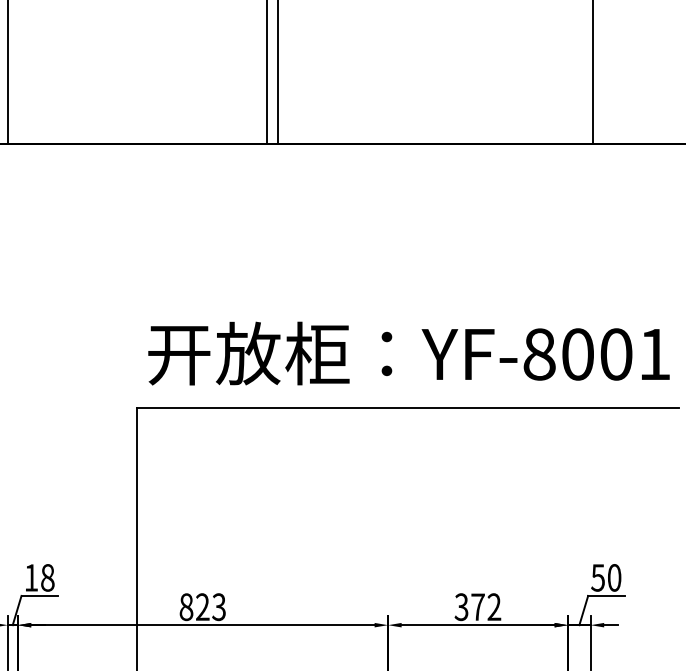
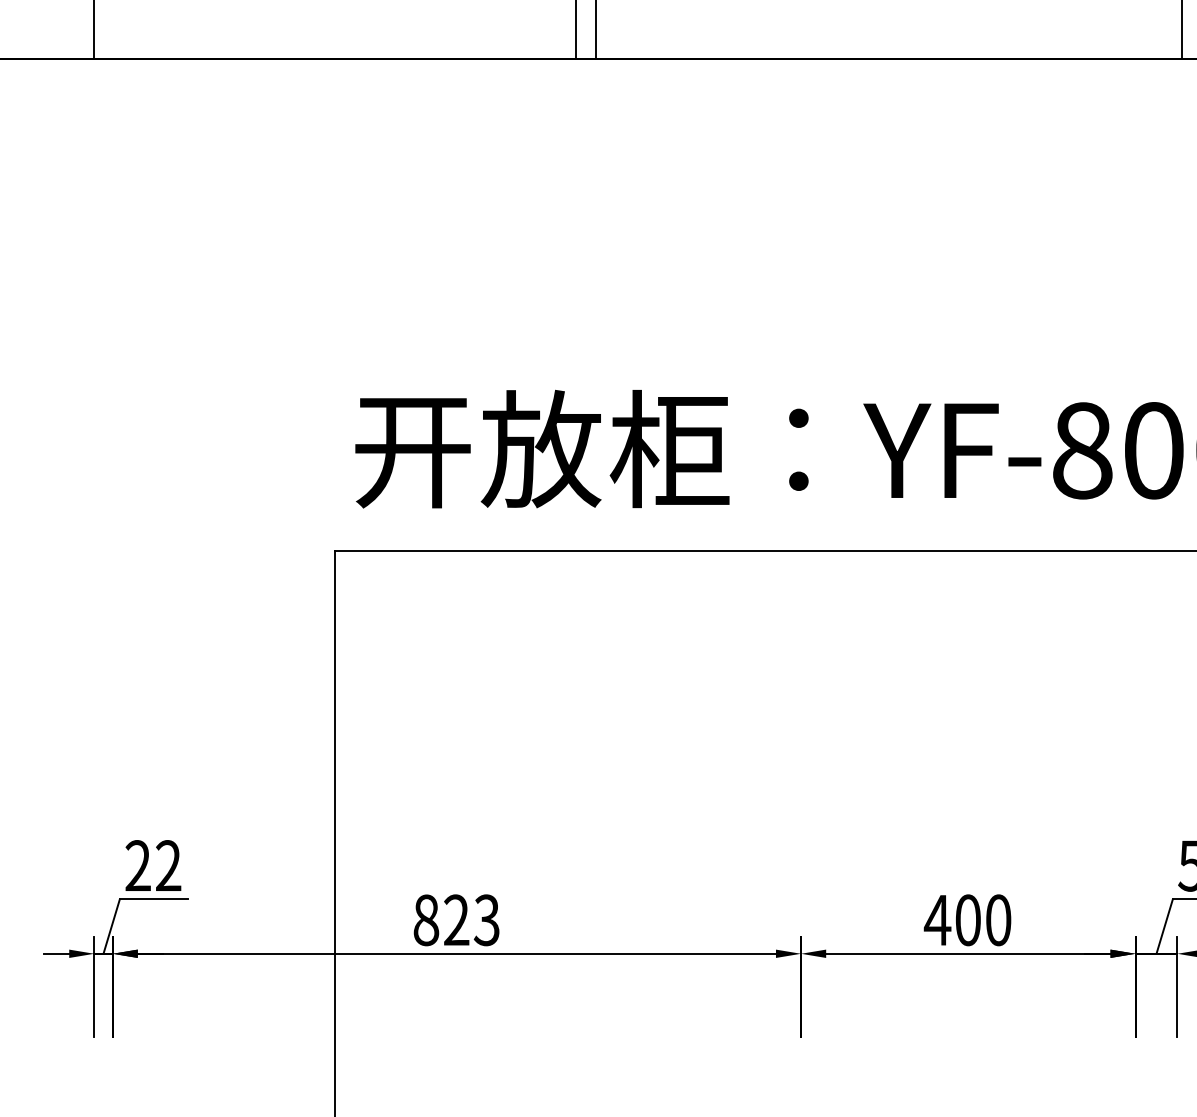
text: (39, 577) -> (153, 865), 18 -> 22
text: (477, 607) -> (967, 920), 372 -> 400

